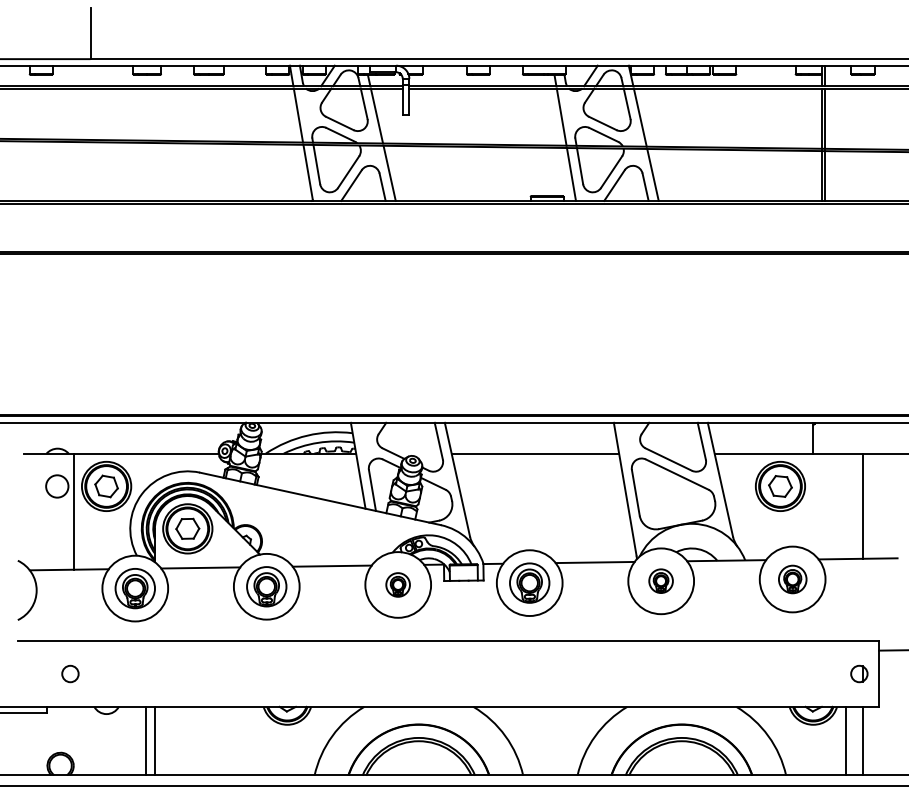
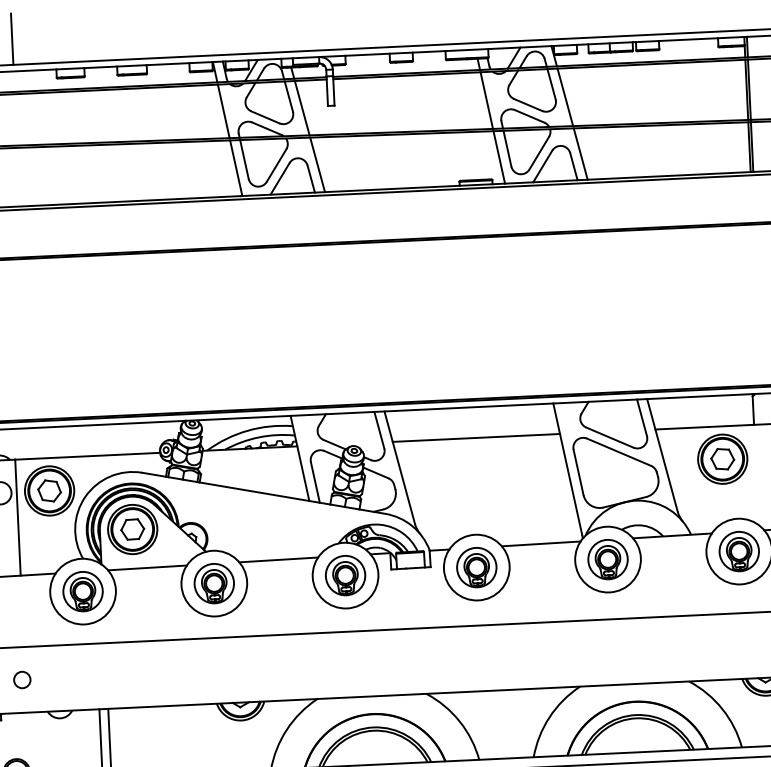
part: (792, 579) -> (739, 551), size x1.43
part: (660, 580) -> (607, 558), size x1.67
part: (397, 584) -> (344, 575), size x1.67

